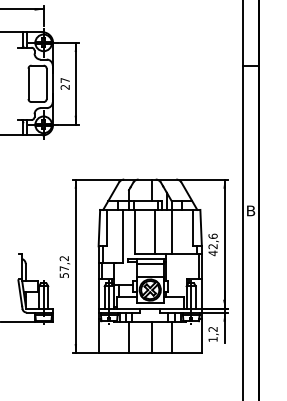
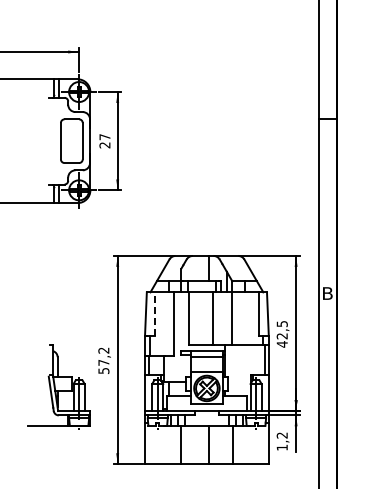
line: (107, 228) -> (155, 314), solid -> dashed
text: (212, 235) -> (281, 323), 42,6 -> 42,5

